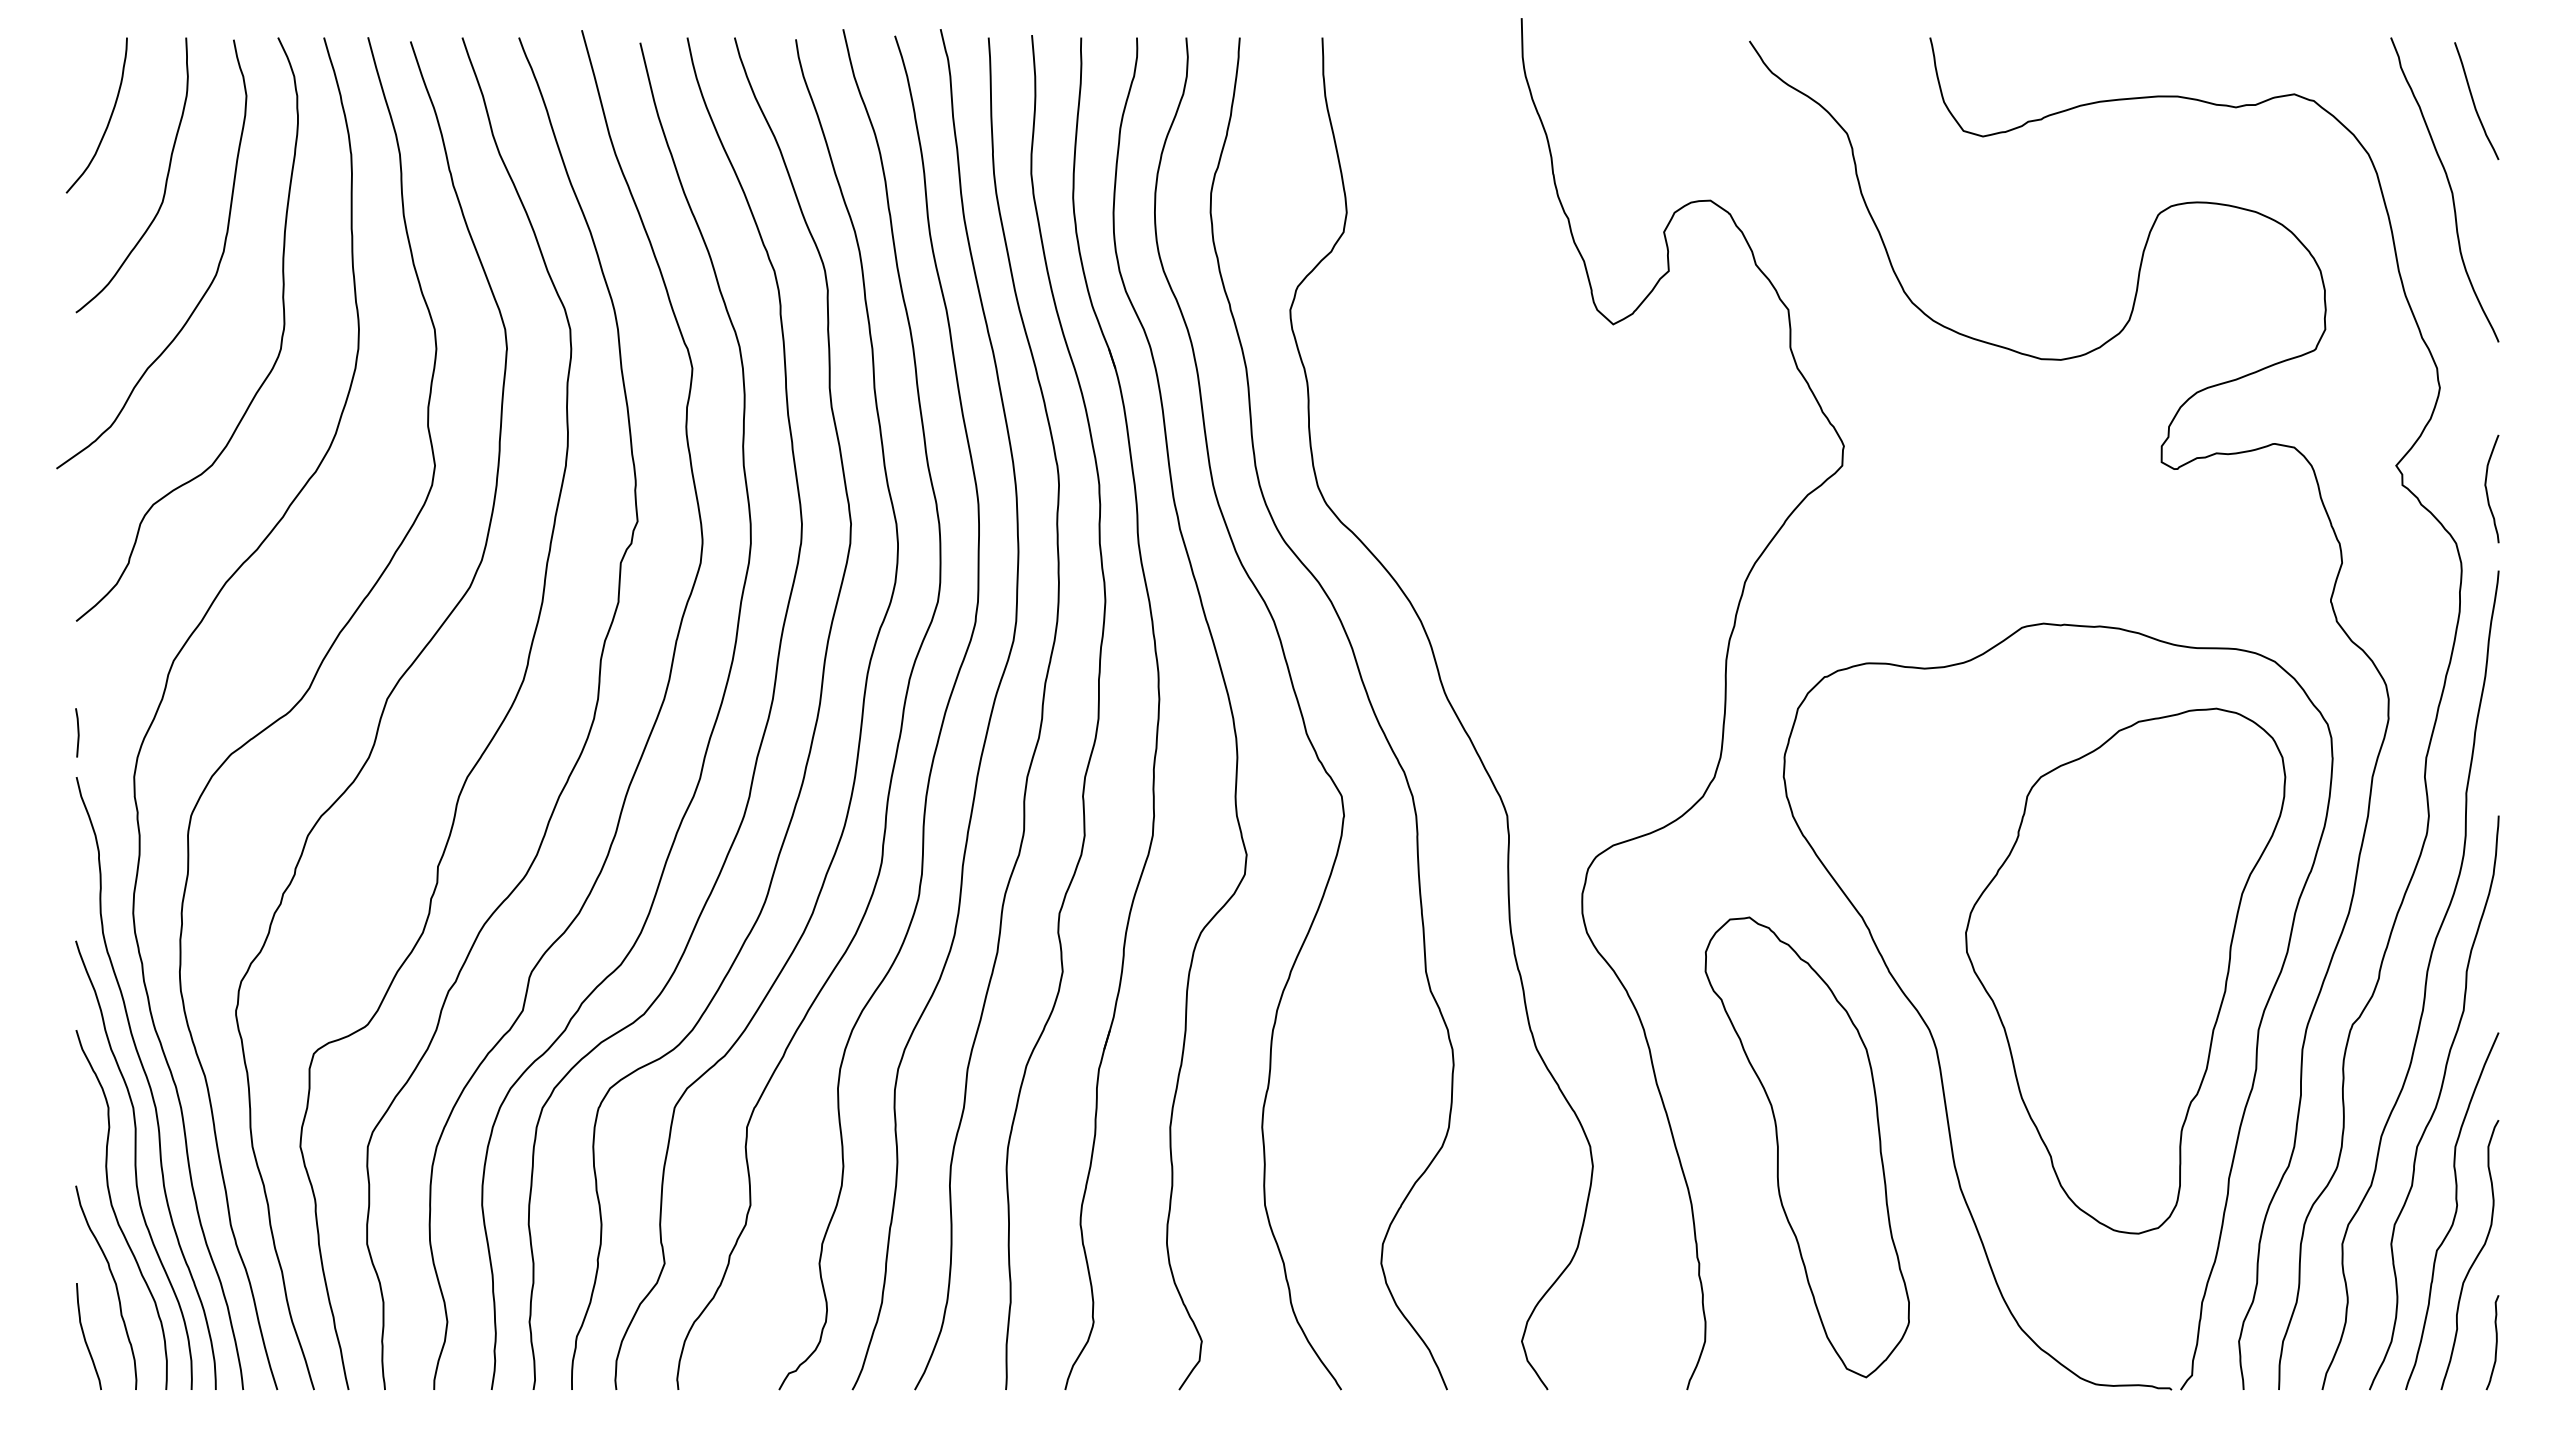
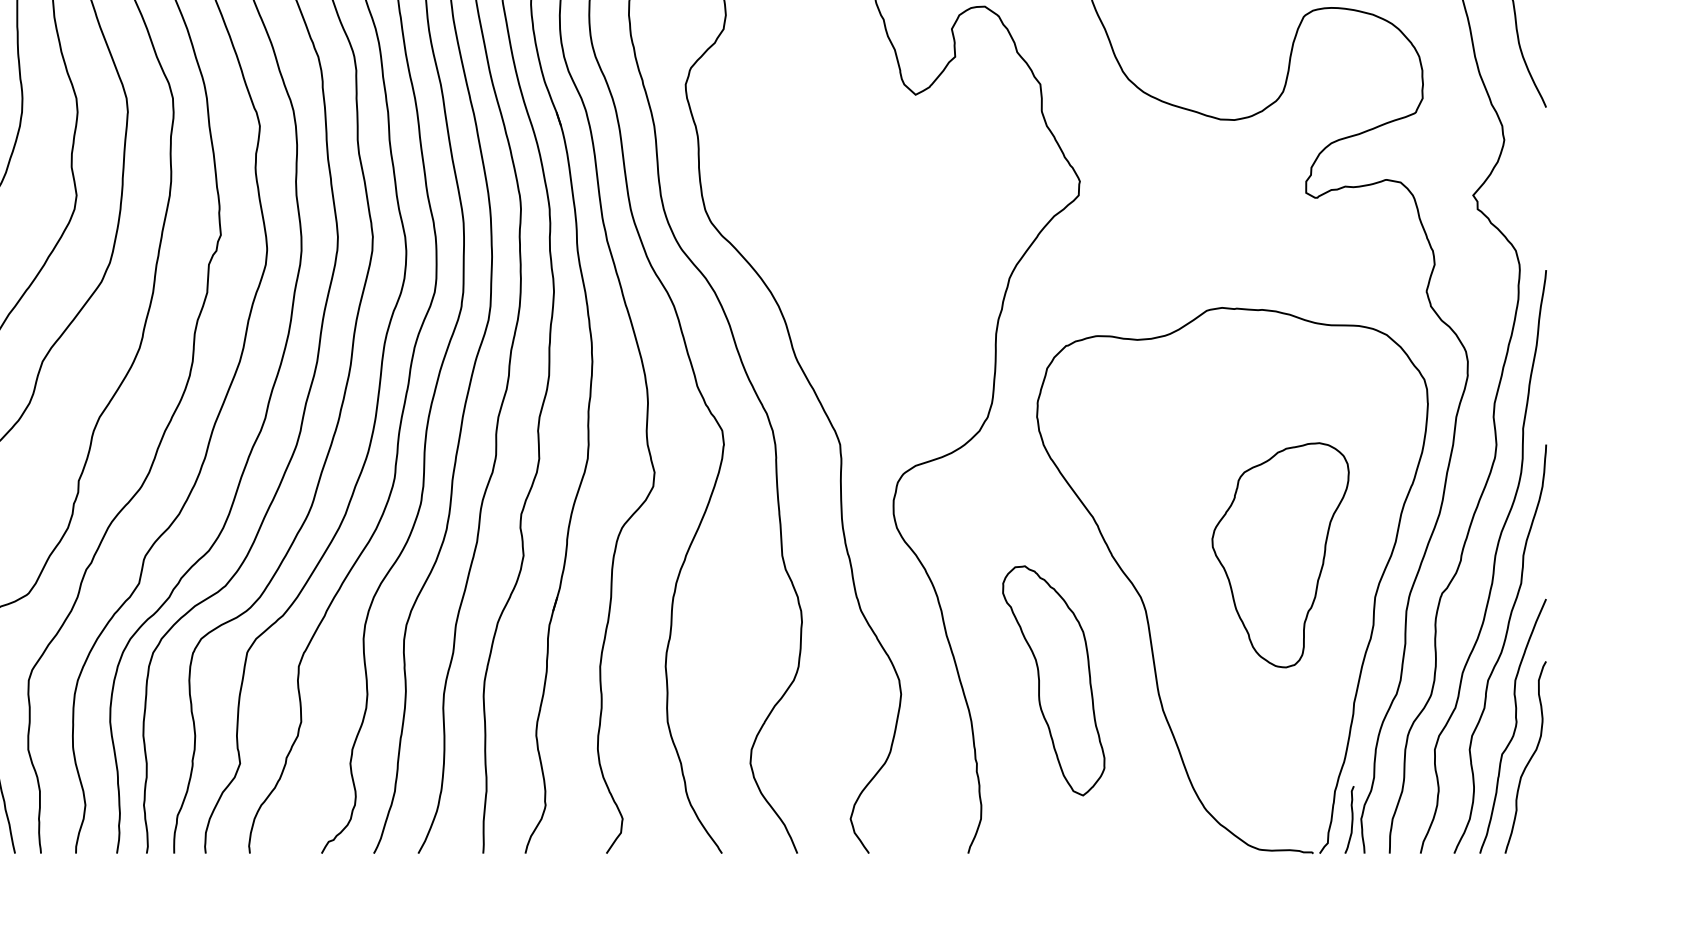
curve: (2487, 488) -> (1538, 211), removed
part: (2125, 970) -> (1280, 554), size x0.6
part: (1806, 1147) -> (1053, 680), size x0.7
curve: (2495, 1342) -> (1351, 819), moved

